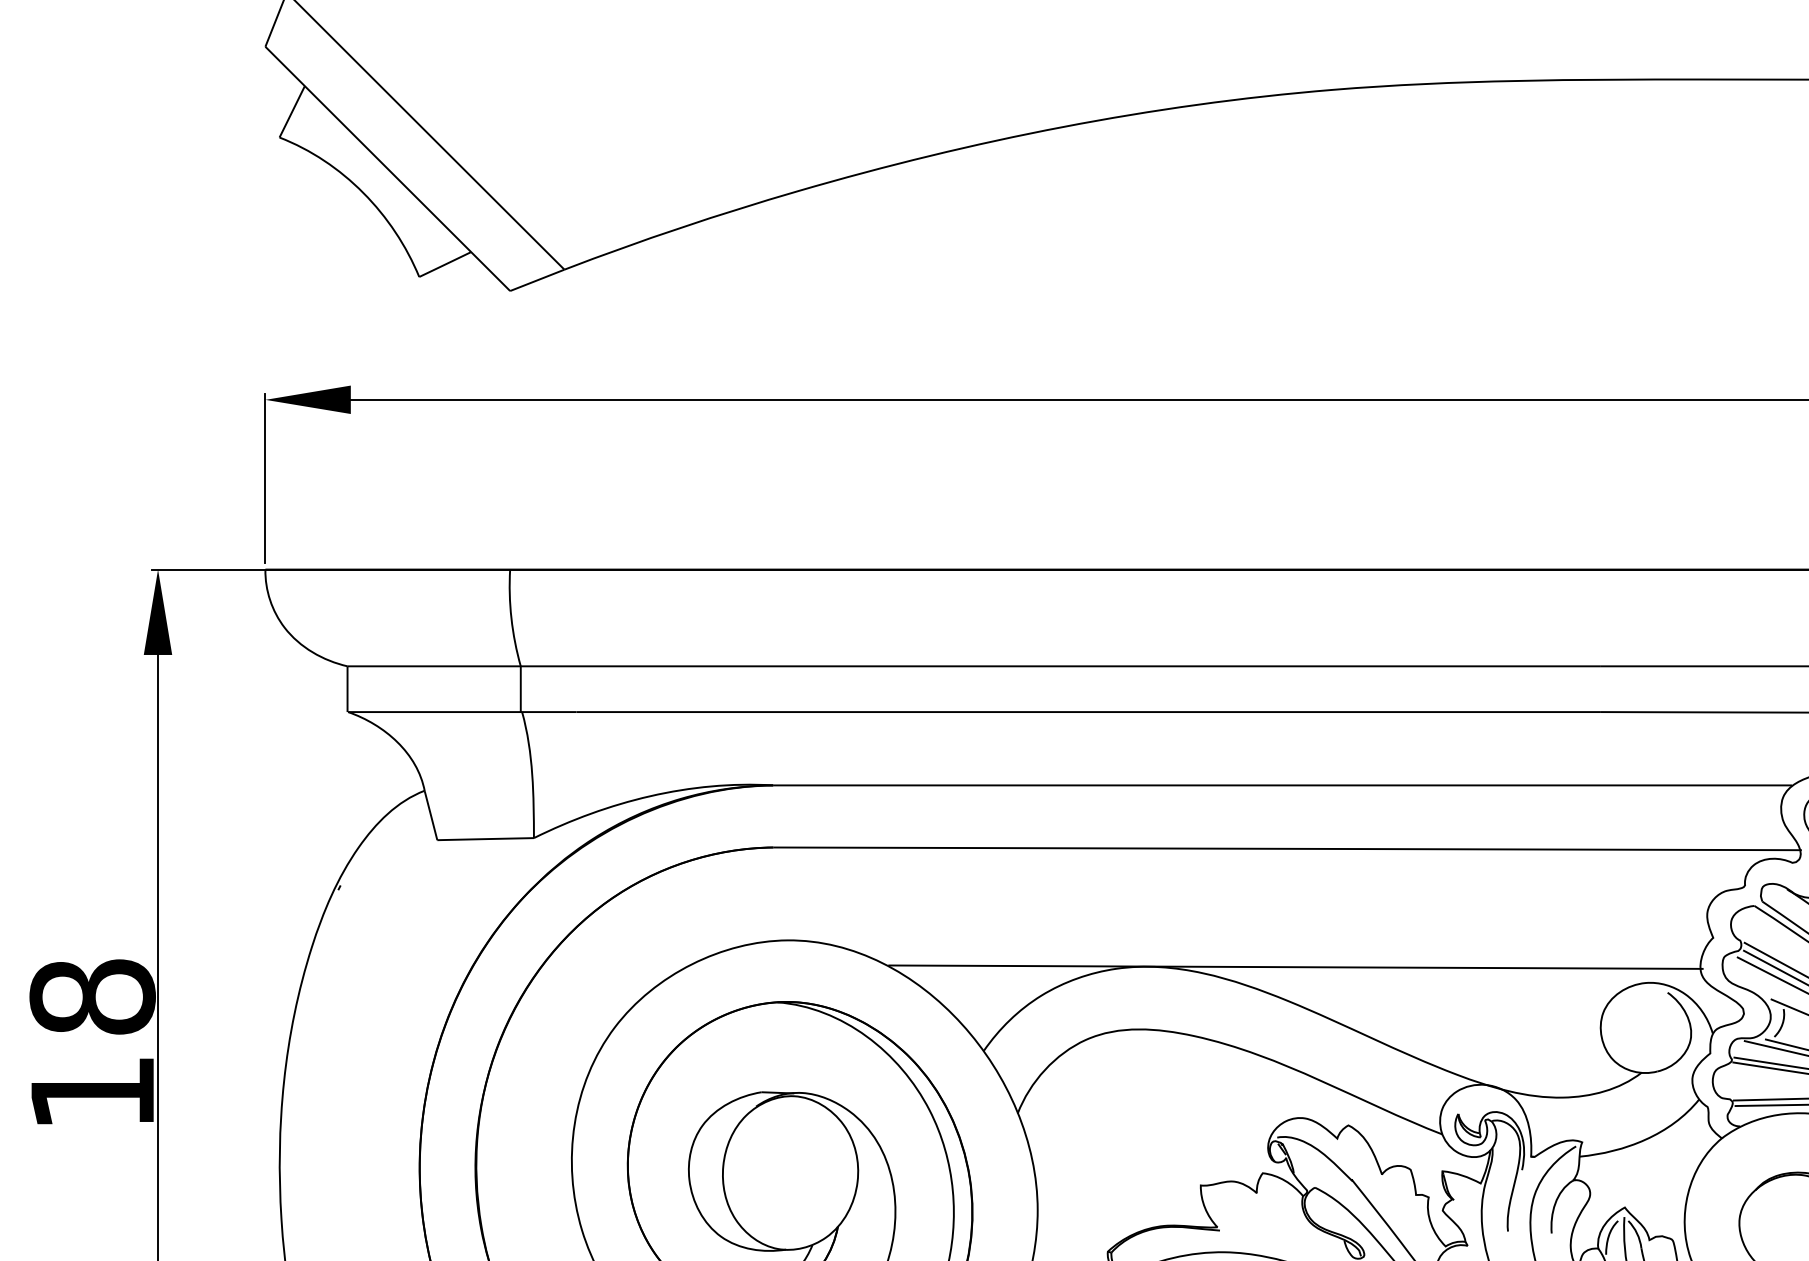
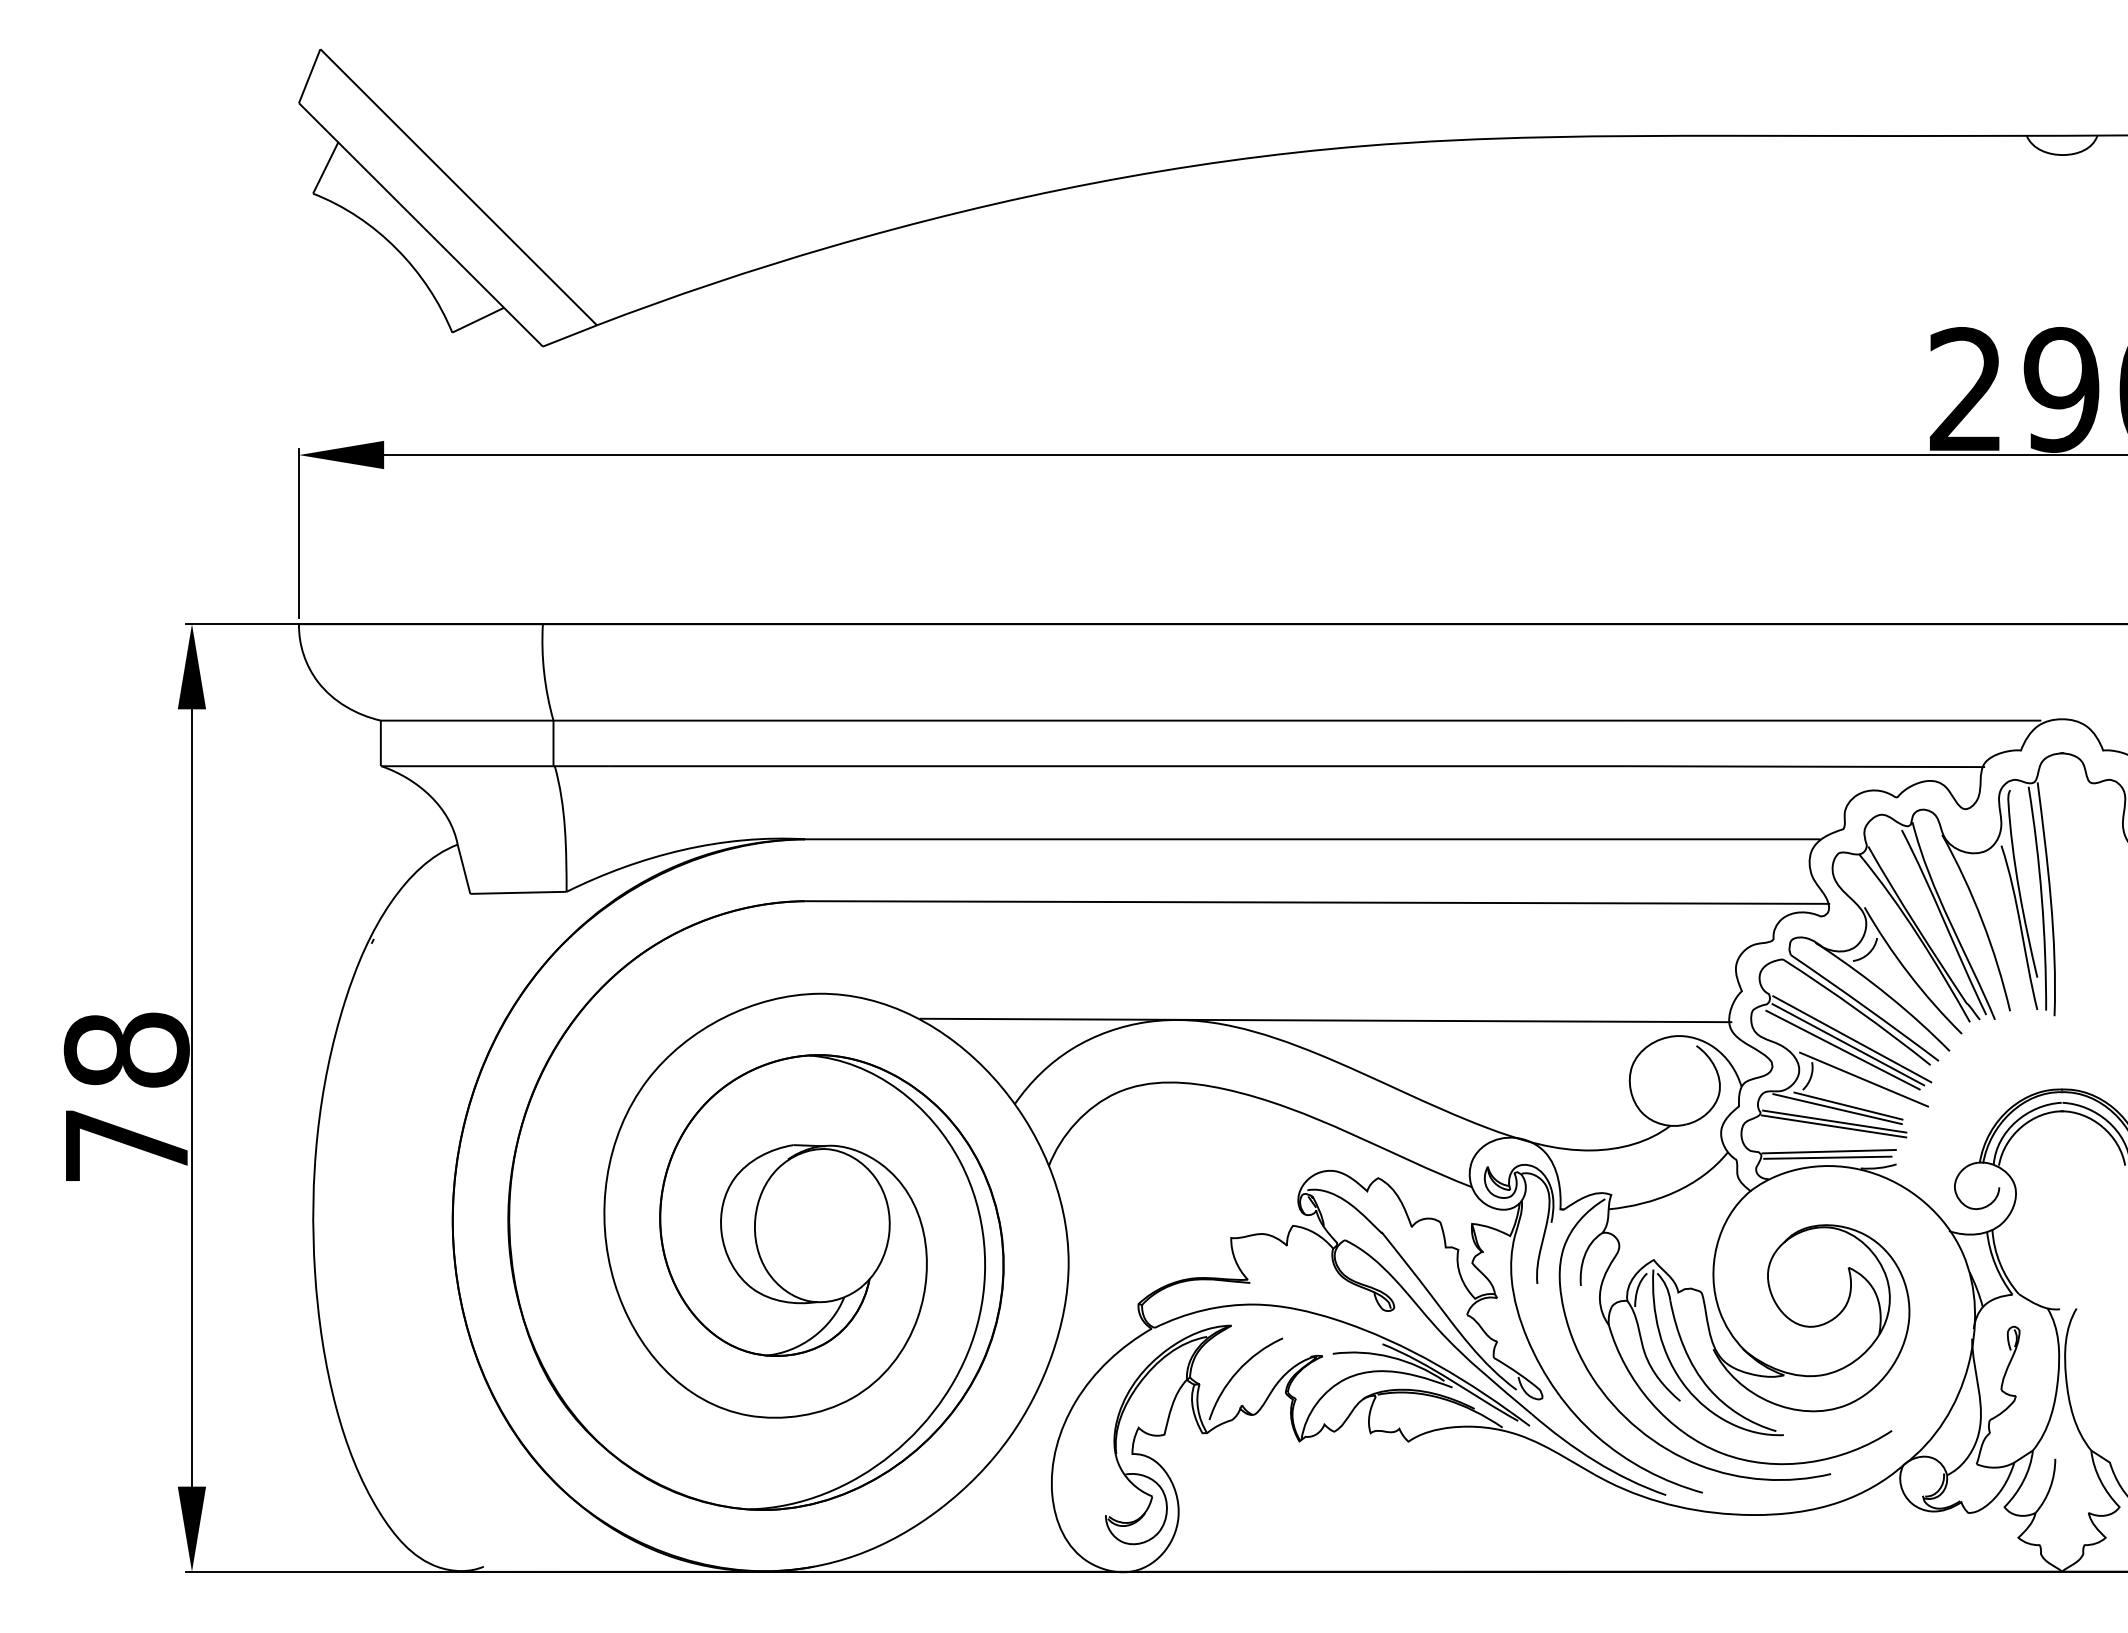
text: (92, 1092) -> (126, 1145), 18 -> 78

